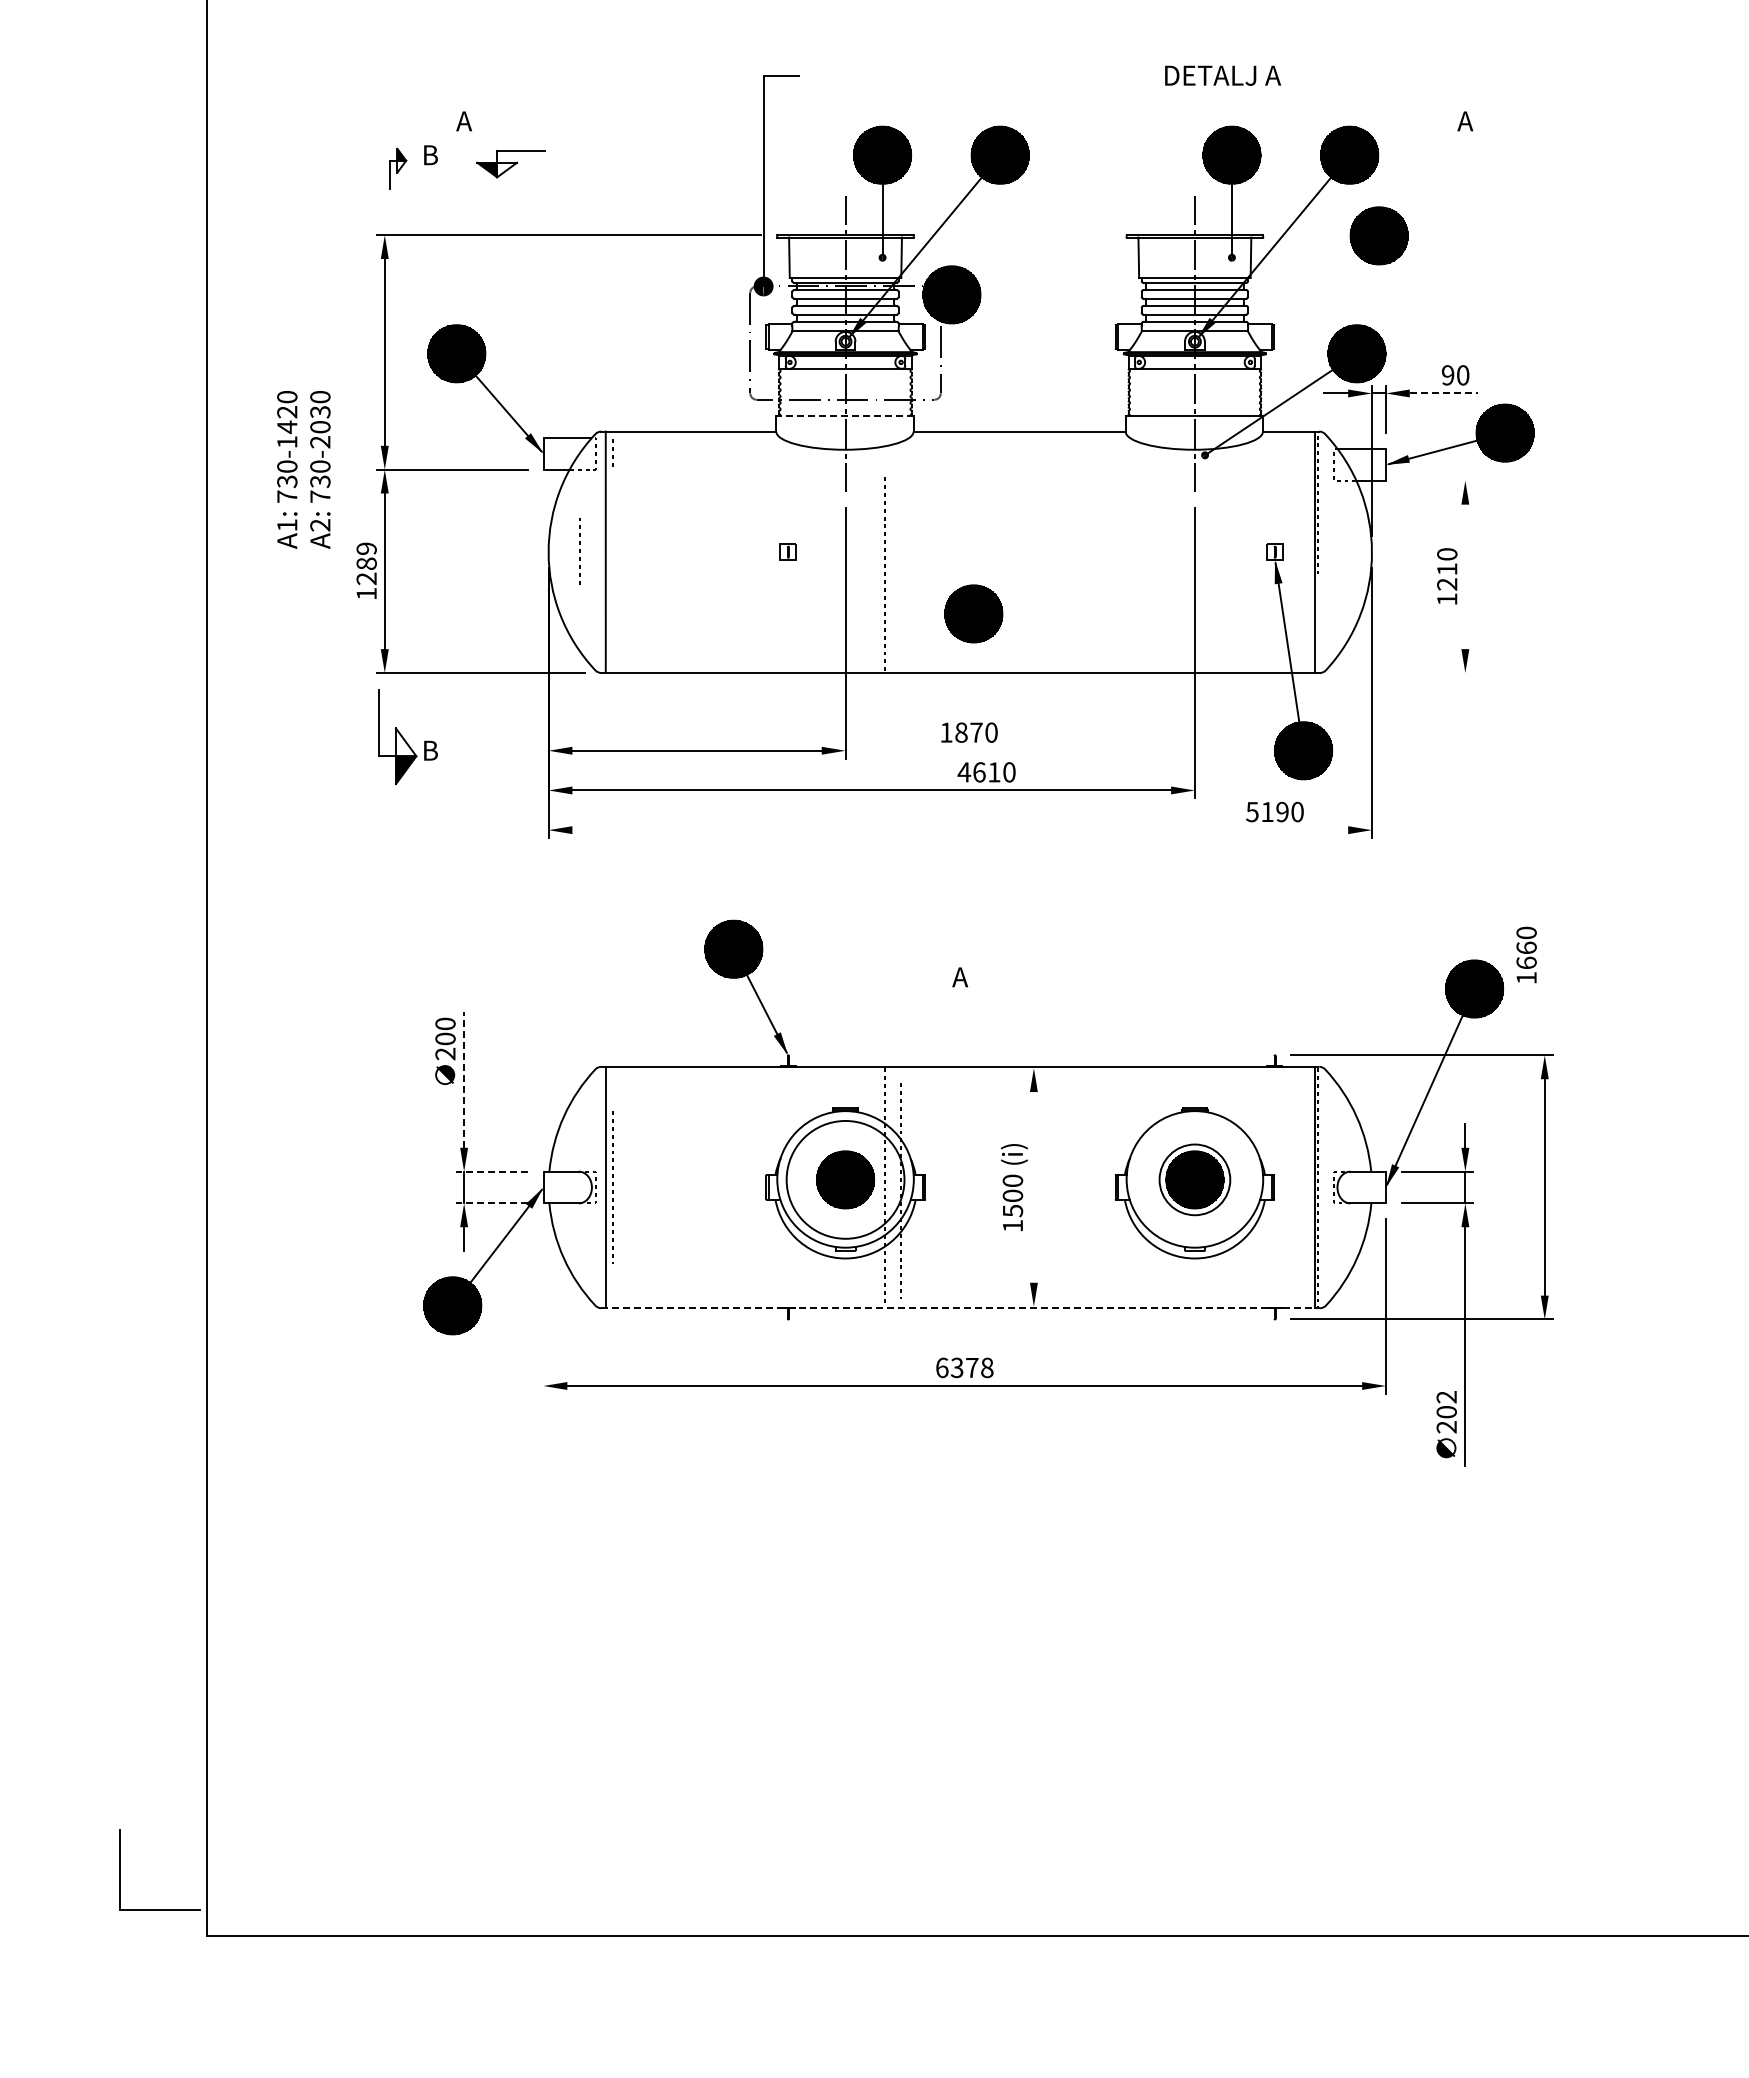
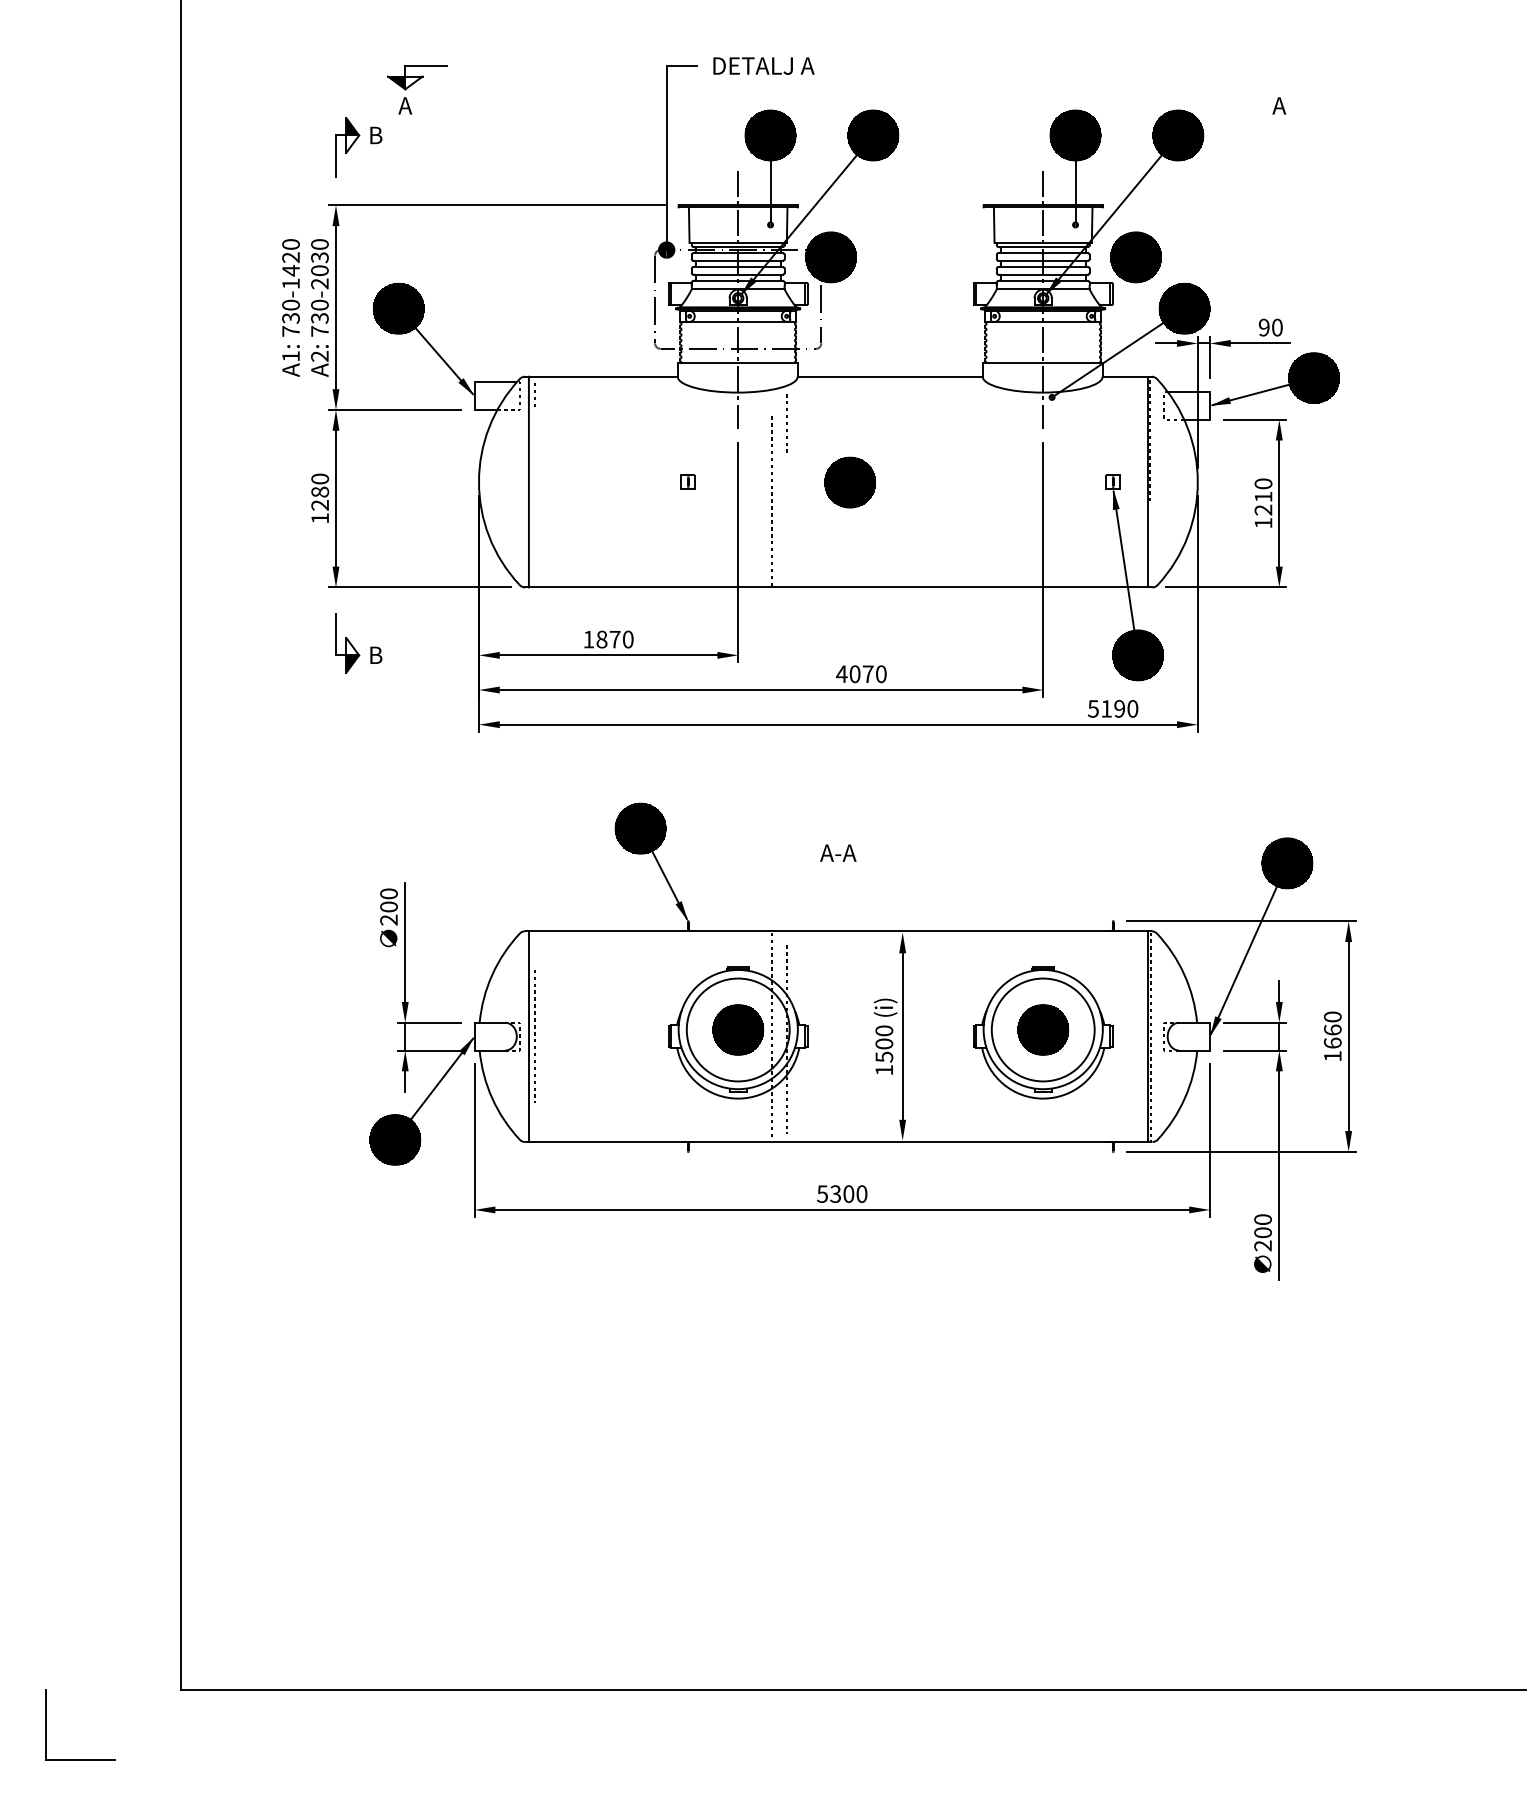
text: (1222, 75) -> (763, 65), moved
part: (510, 164) -> (416, 78), moved
part: (398, 168) -> (347, 147), size x1.67
part: (1378, 235) -> (1135, 257), moved
line: (1444, 393) -> (1261, 343), dashed -> solid
line: (844, 415) -> (737, 362), dashed -> solid
text: (303, 469) -> (305, 307), moved
line: (1437, 480) -> (1254, 419), added
text: (366, 548) -> (320, 478), 1289 -> 1280
line: (579, 551) -> (786, 423), moved
line: (1465, 576) -> (1279, 503), added
part: (973, 613) -> (849, 482), moved
line: (1404, 672) -> (1226, 587), added
text: (969, 732) -> (608, 639), moved
part: (398, 736) -> (347, 642), size x0.71
text: (986, 772) -> (861, 674), 4610 -> 4070
line: (960, 830) -> (838, 724), added
text: (1526, 954) -> (1332, 1035), moved
text: (959, 977) -> (837, 853), A -> A-A
line: (464, 1079) -> (405, 942), dashed -> solid
line: (491, 1171) -> (429, 1022), dashed -> solid
circle: (1194, 1179) -> (1042, 1029), size x1.67
line: (1033, 1187) -> (902, 1036), added
line: (491, 1203) -> (429, 1050), dashed -> solid
line: (543, 1306) -> (474, 1140), added
line: (961, 1308) -> (839, 1142), dashed -> solid
text: (964, 1367) -> (842, 1193), 6378 -> 5300
text: (1446, 1397) -> (1262, 1219), 202 -> 200
part: (120, 1869) -> (45, 1724), moved

